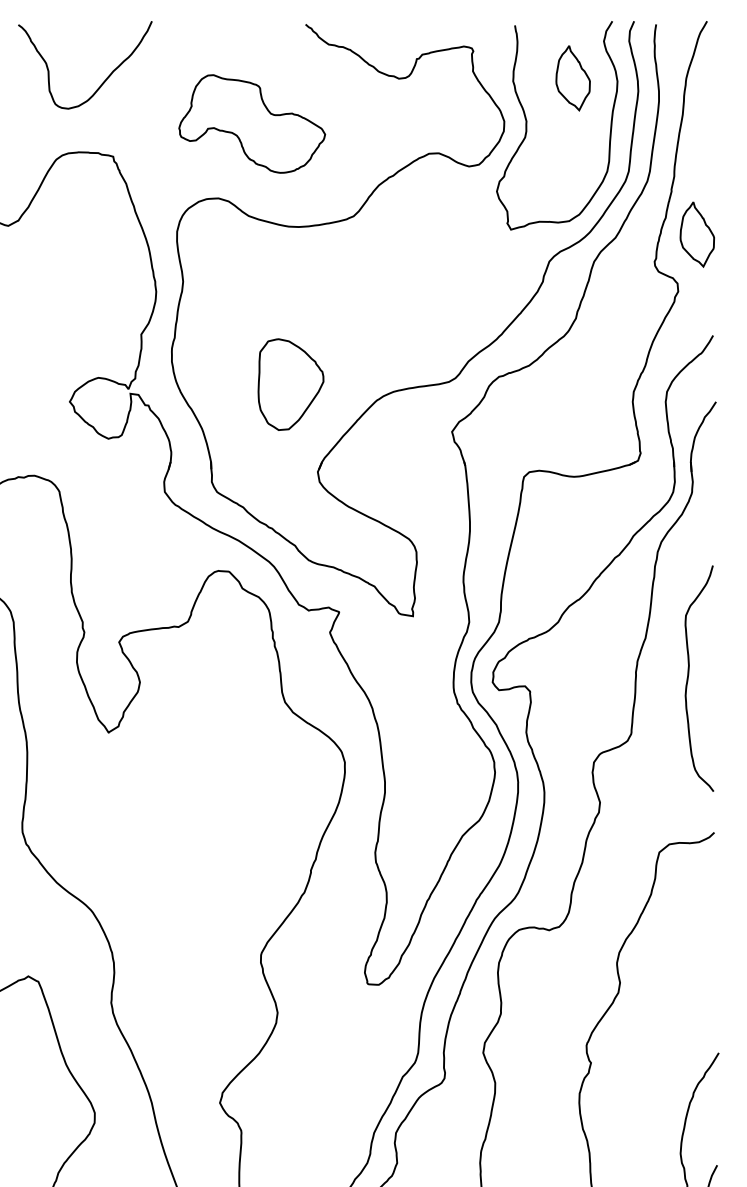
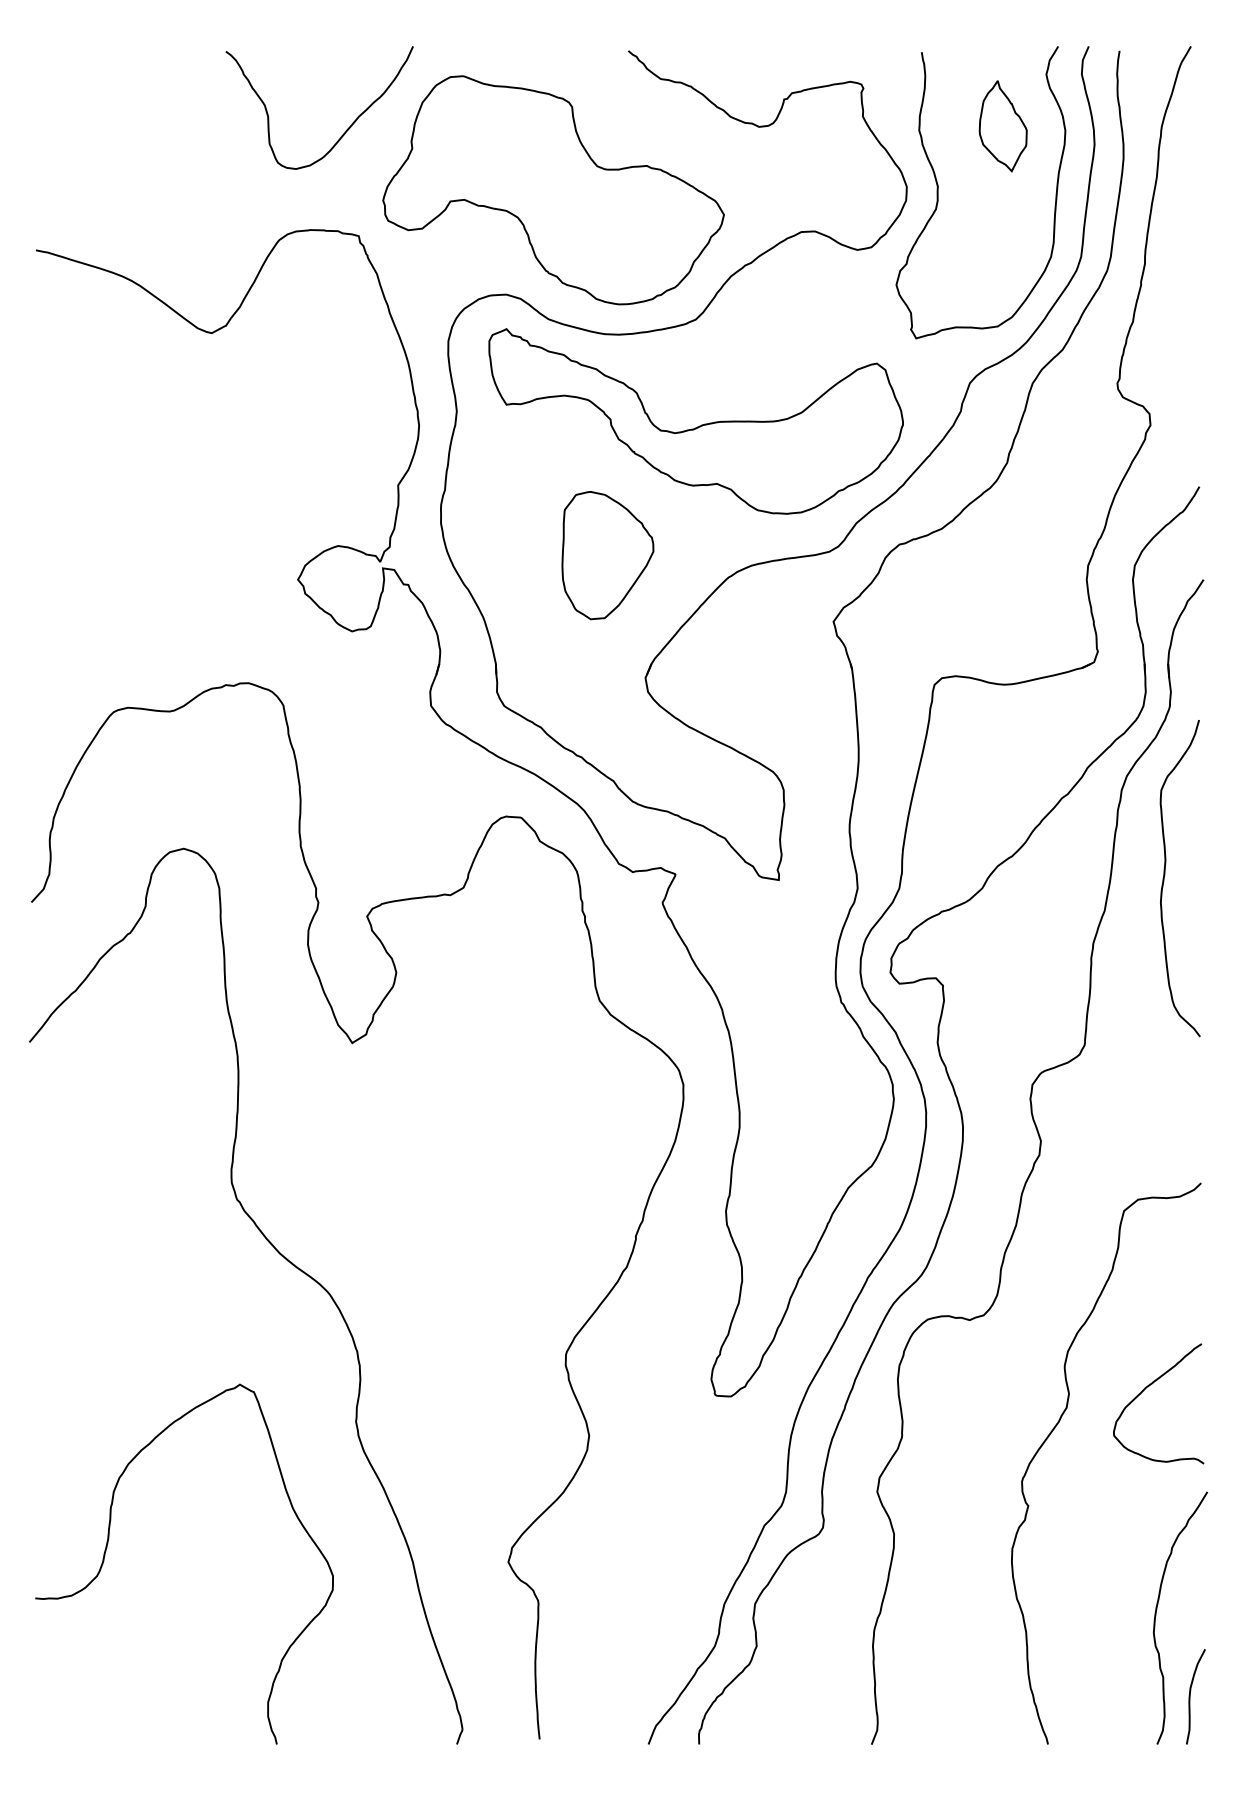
part: (252, 124) -> (553, 190), size x1.67
part: (696, 234) -> (1176, 345), removed
part: (353, 288) -> (695, 421), added
curve: (688, 676) -> (1165, 875), moved
curve: (676, 978) -> (1148, 1387), added

